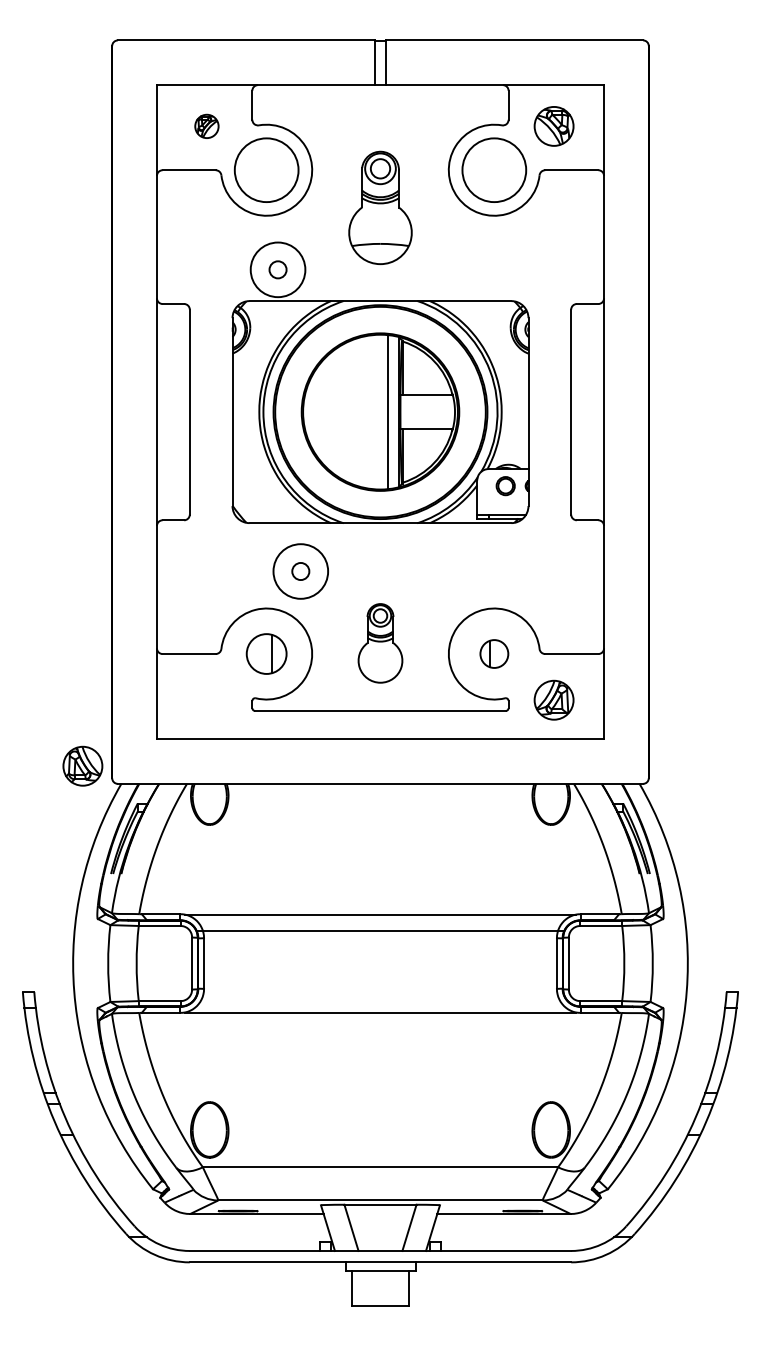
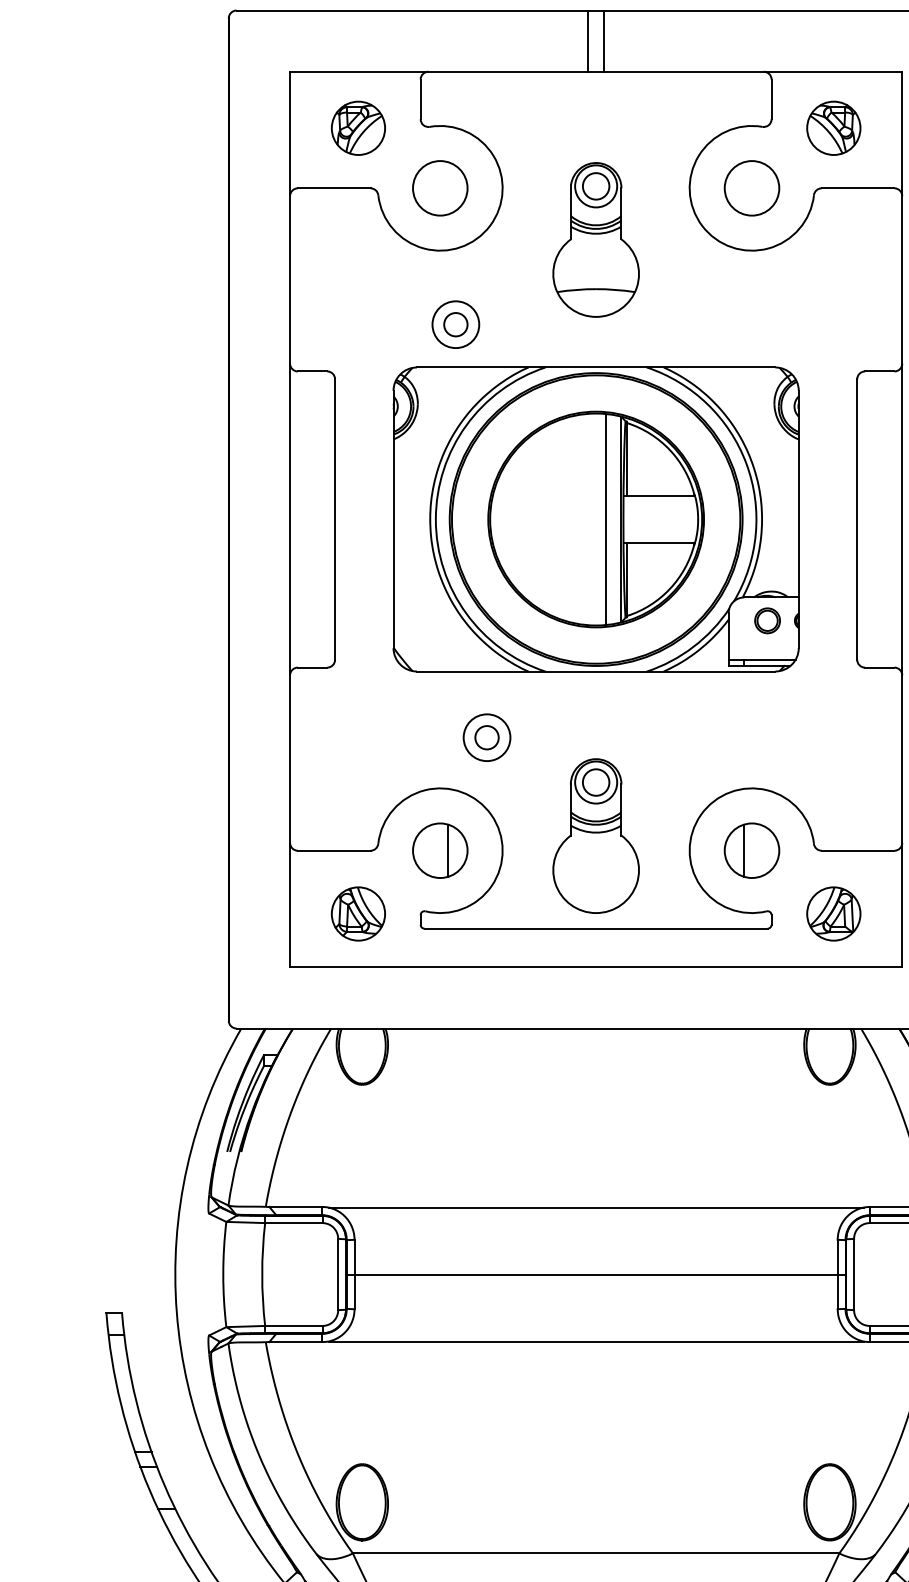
part: (206, 126) -> (357, 128), size x1.67
circle: (266, 170) -> (440, 188), size x0.62
circle: (494, 170) -> (752, 188), size x0.62
circle: (277, 269) -> (455, 324), size x0.62
circle: (300, 571) -> (486, 737), size x0.62
part: (380, 643) -> (596, 836), size x1.43
part: (494, 653) -> (752, 849), size x1.43
part: (82, 765) -> (357, 912), moved
line: (380, 930) -> (596, 1274), moved

